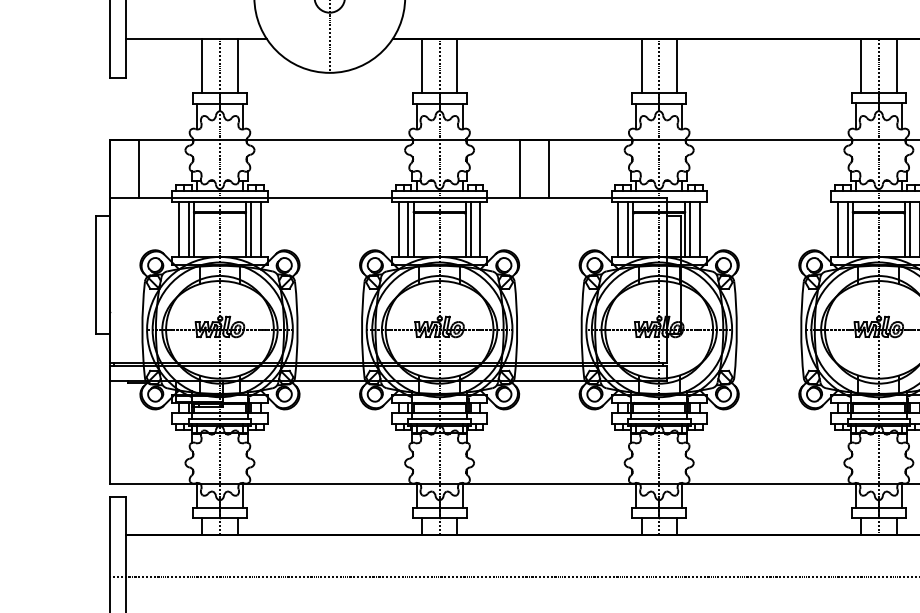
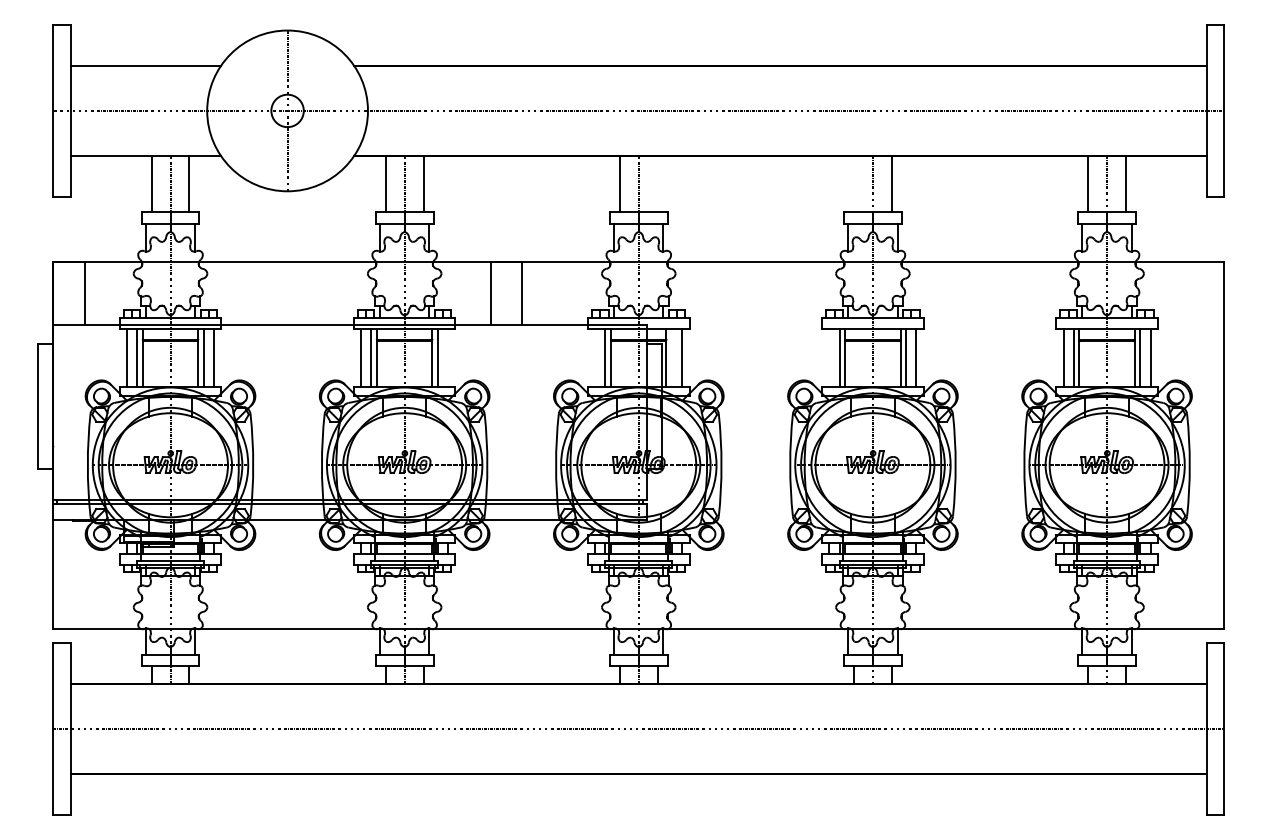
line: (676, 65) -> (657, 183), removed
line: (861, 65) -> (854, 183), removed
line: (480, 229) -> (448, 358), removed
line: (618, 229) -> (595, 358), removed
line: (690, 229) -> (672, 358), removed
line: (838, 229) -> (829, 358), removed

